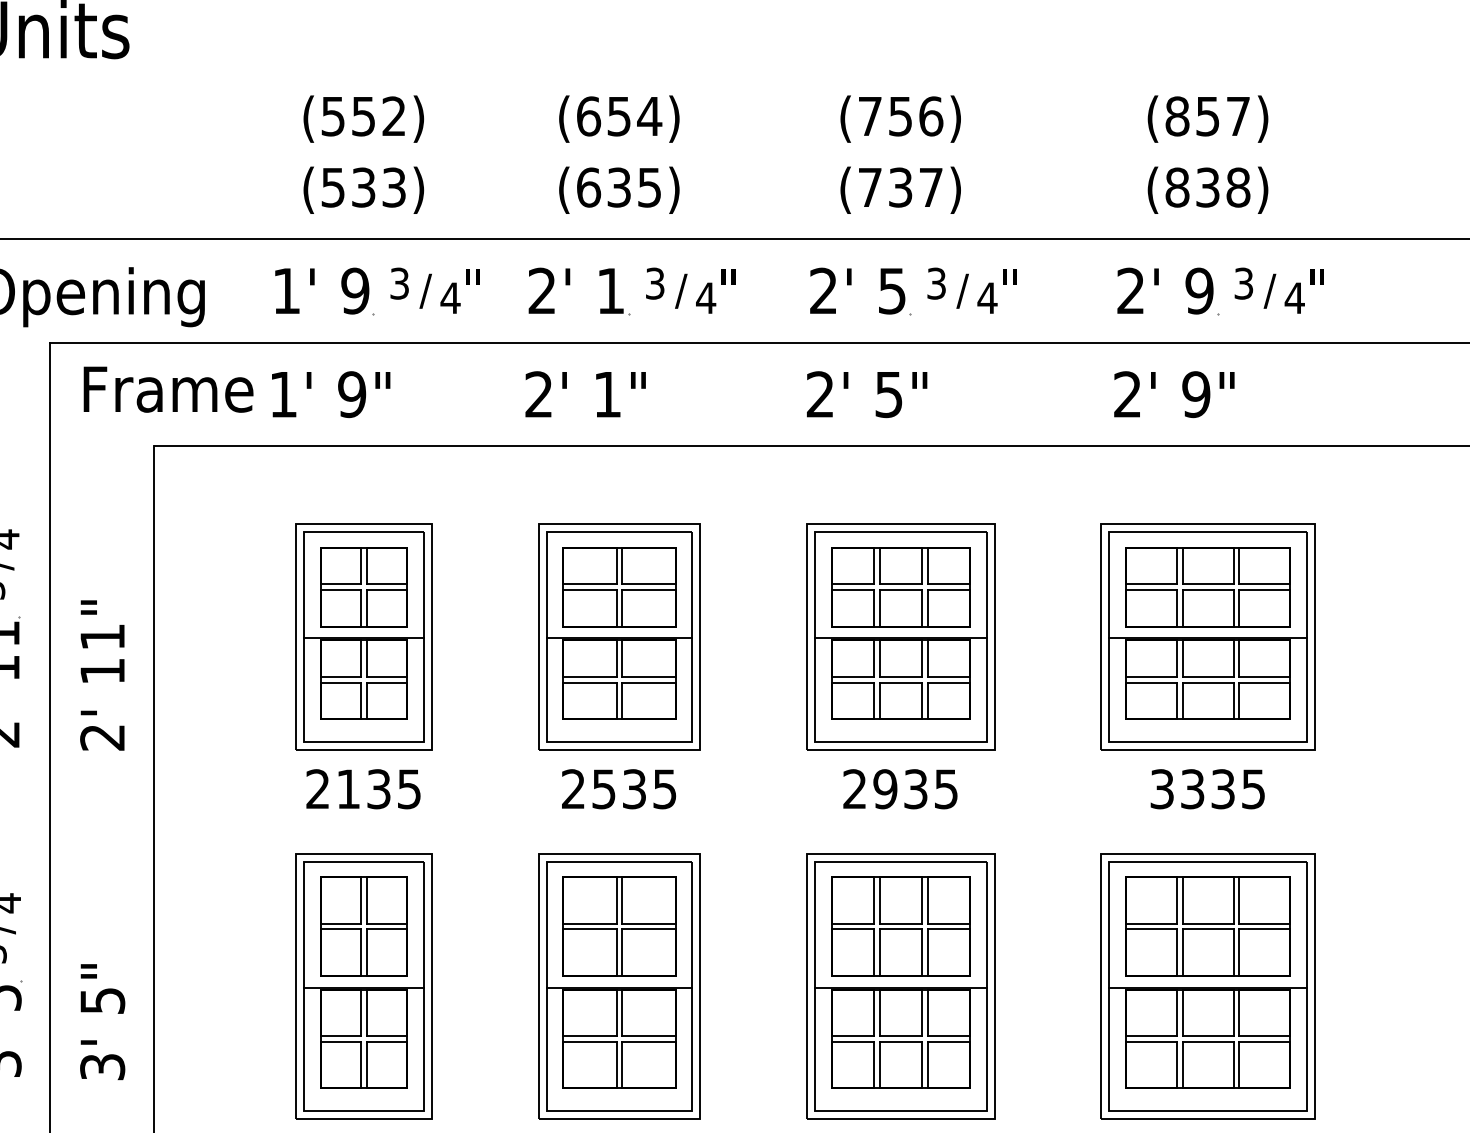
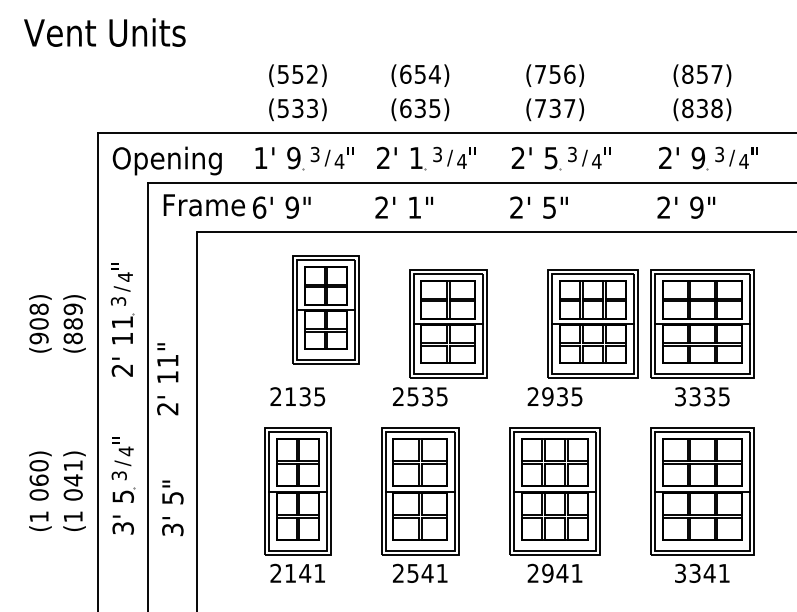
text: (283, 394) -> (259, 207), 1' -> 6'
part: (362, 636) -> (325, 309), moved
part: (619, 636) -> (448, 323), moved
part: (899, 636) -> (592, 323), moved
text: (101, 675) -> (167, 379), moved

